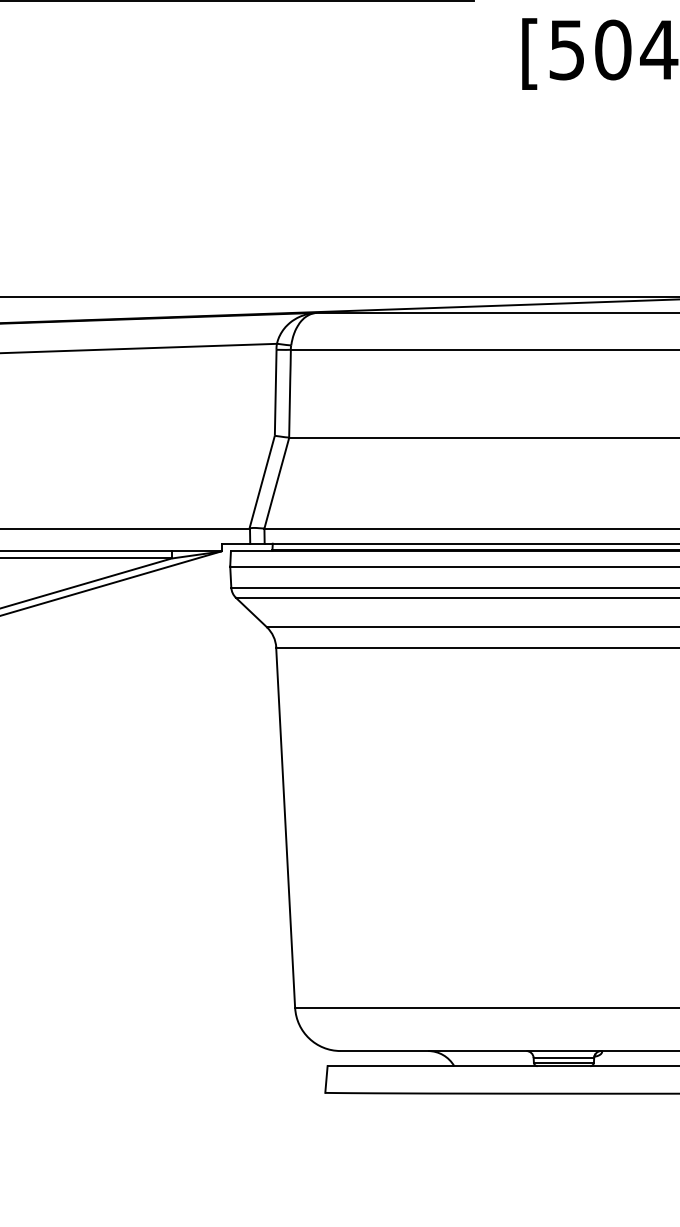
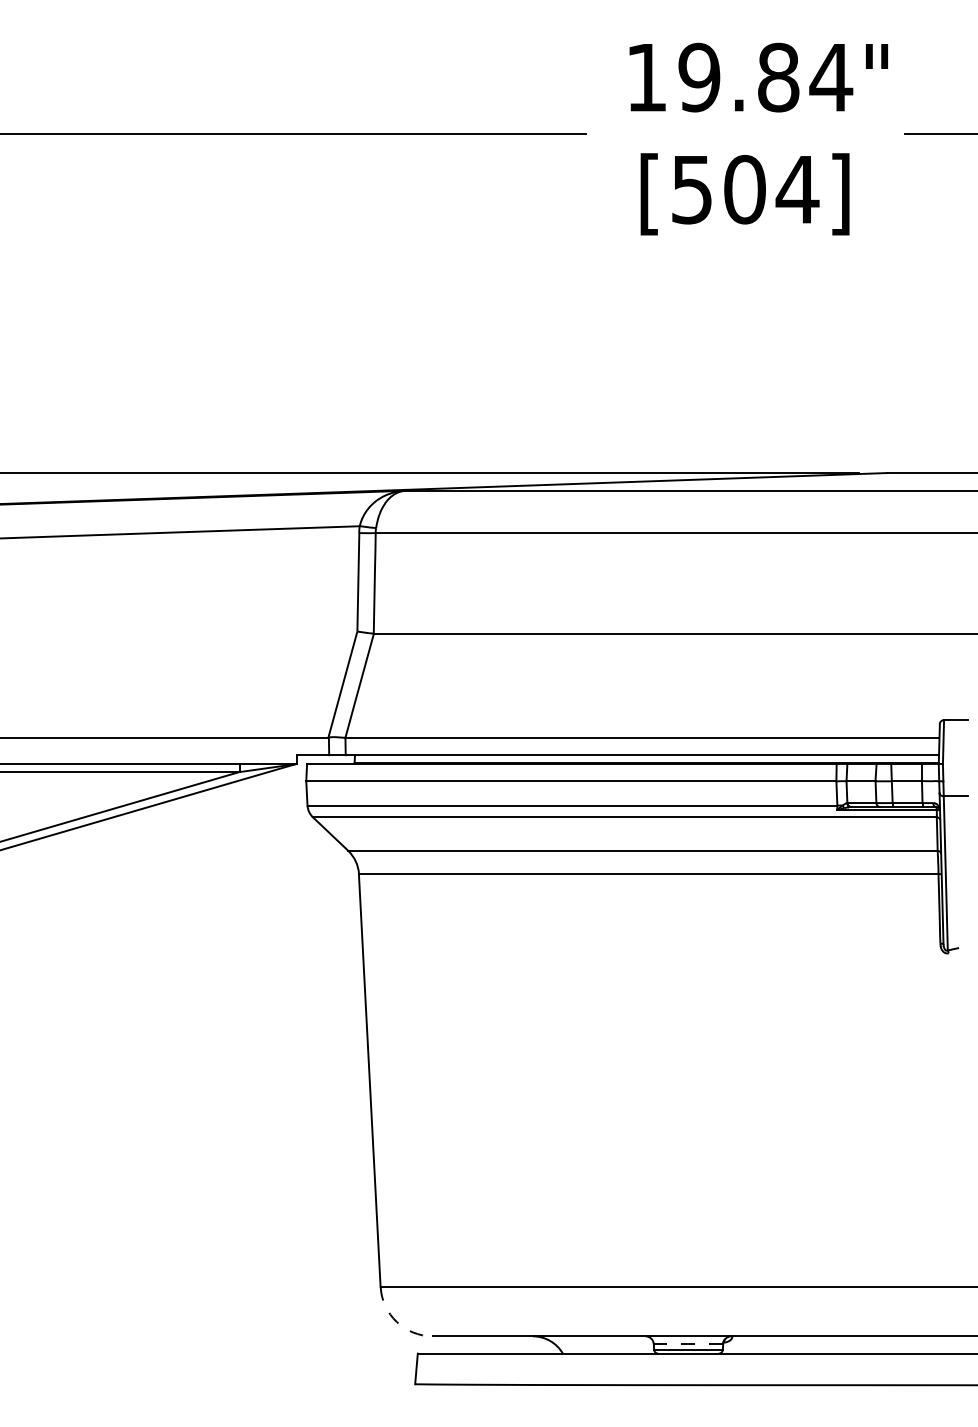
arc: (308, 1038) -> (396, 1322), solid -> dashed
line: (563, 1058) -> (688, 1344), solid -> dashed

